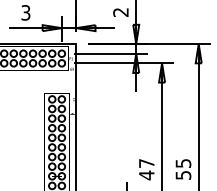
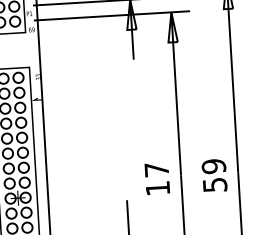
text: (182, 163) -> (212, 166), 55 -> 59
text: (146, 175) -> (157, 188), 47 -> 17

